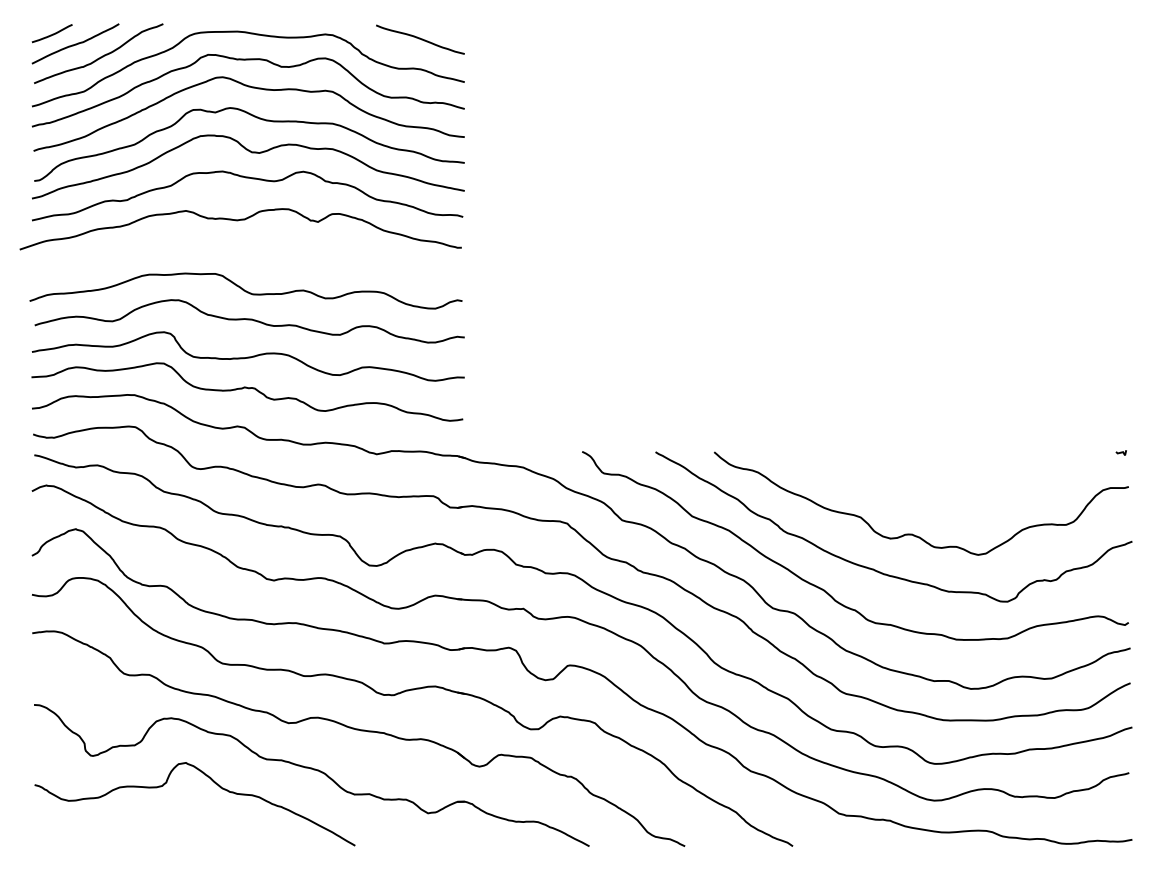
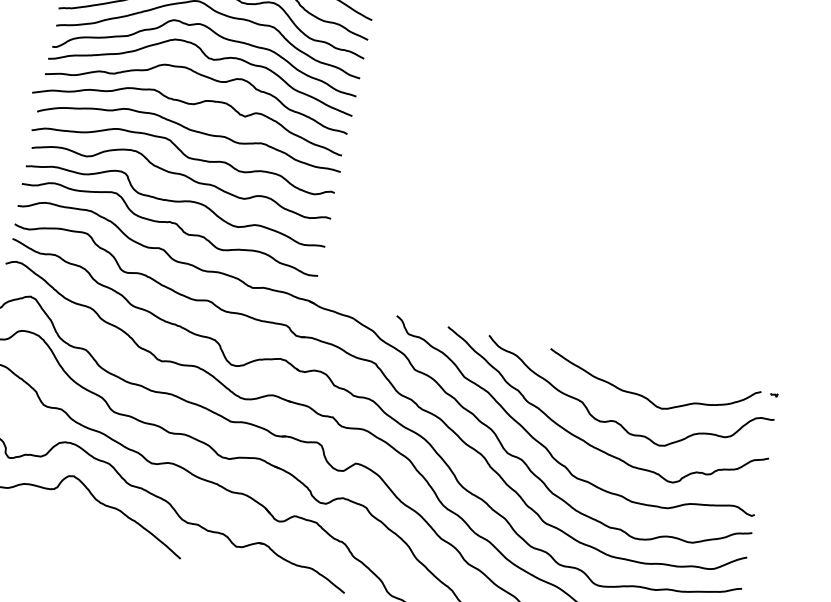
curve: (247, 256) -> (190, 130), added
curve: (946, 492) -> (645, 397), added

